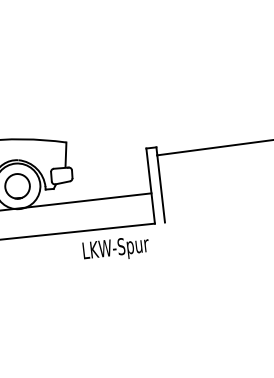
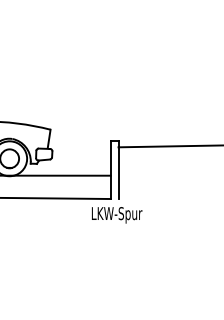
text: (116, 249) -> (117, 215), moved

